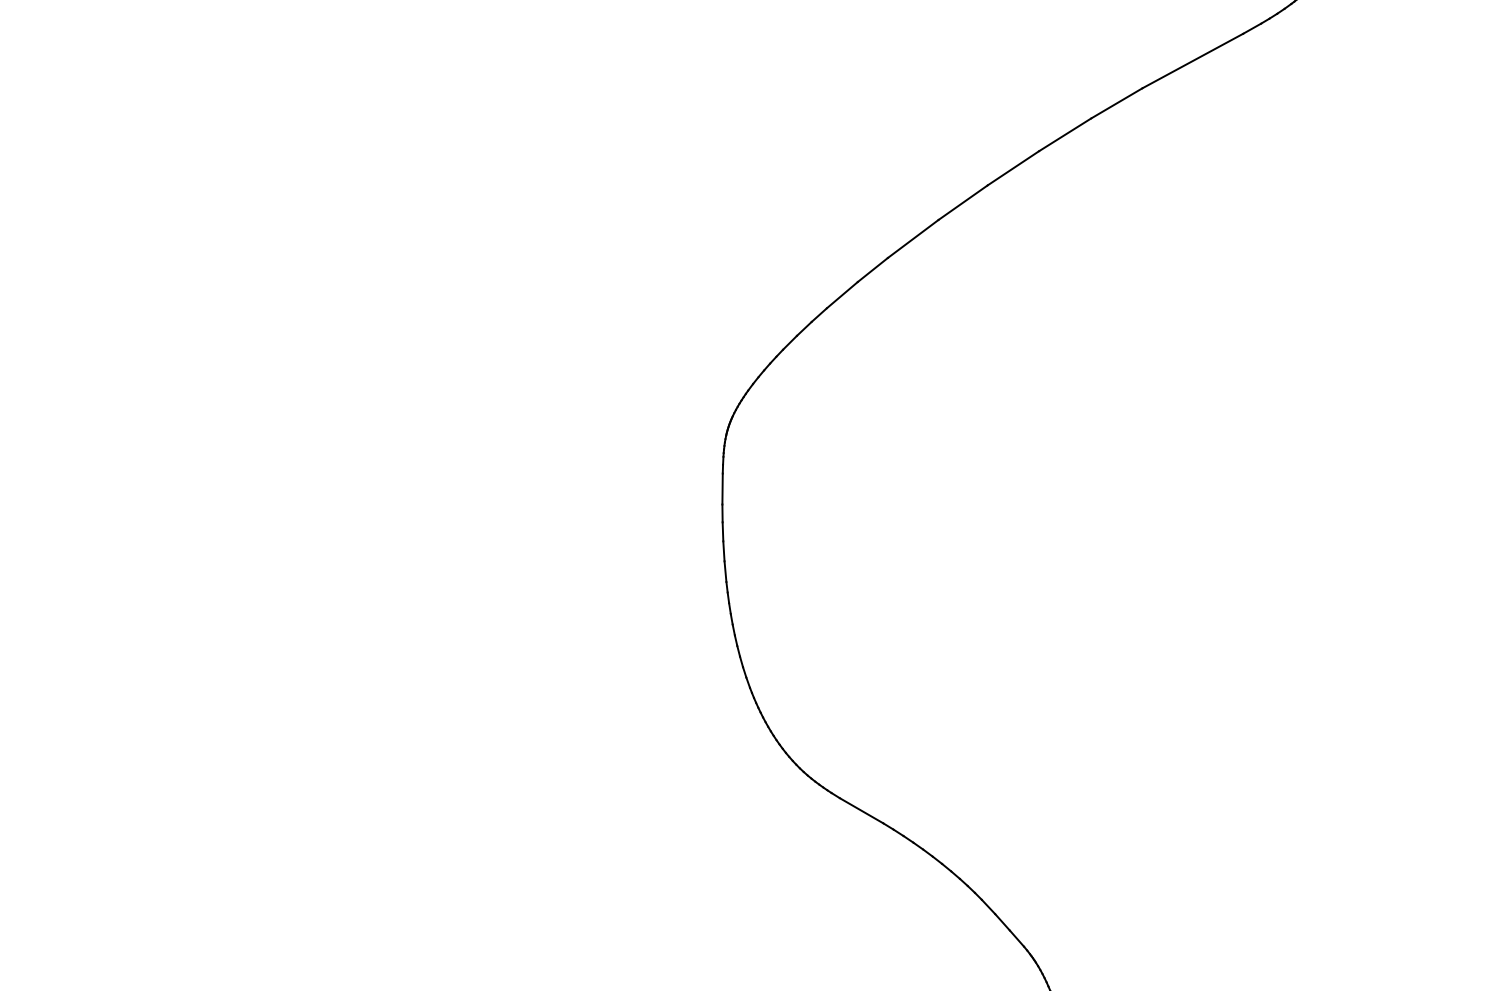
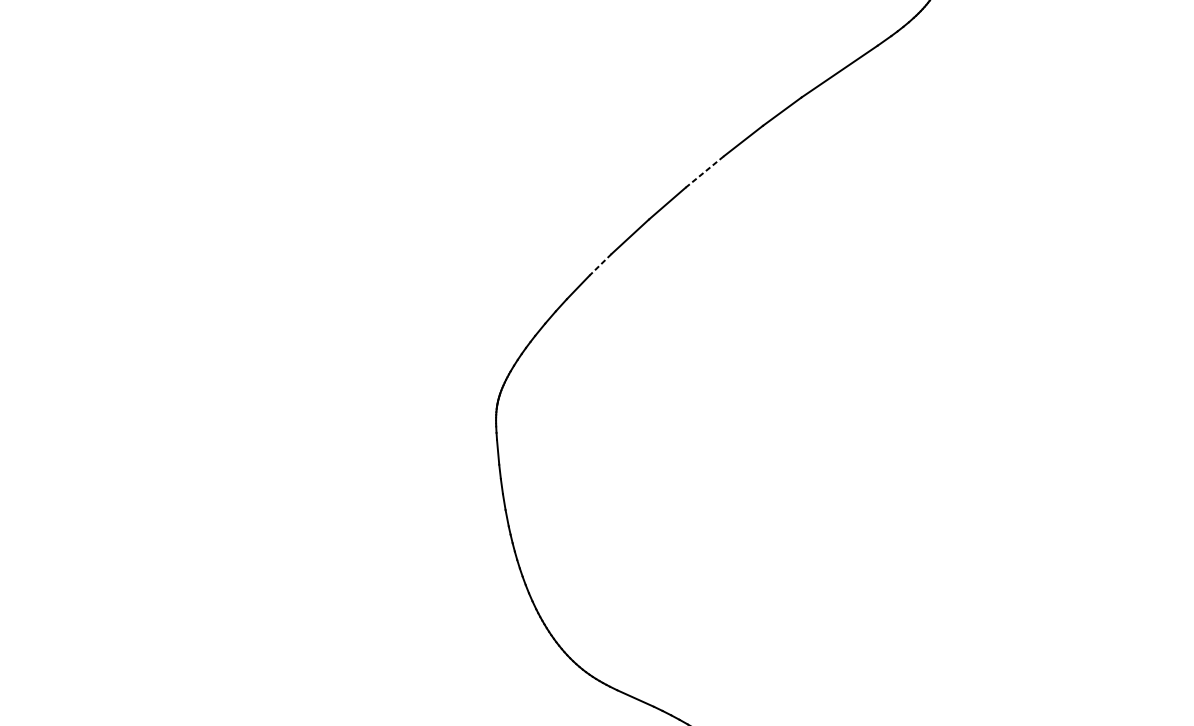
line: (1013, 168) -> (704, 172), solid -> dashed
line: (872, 270) -> (600, 265), solid -> dashed

